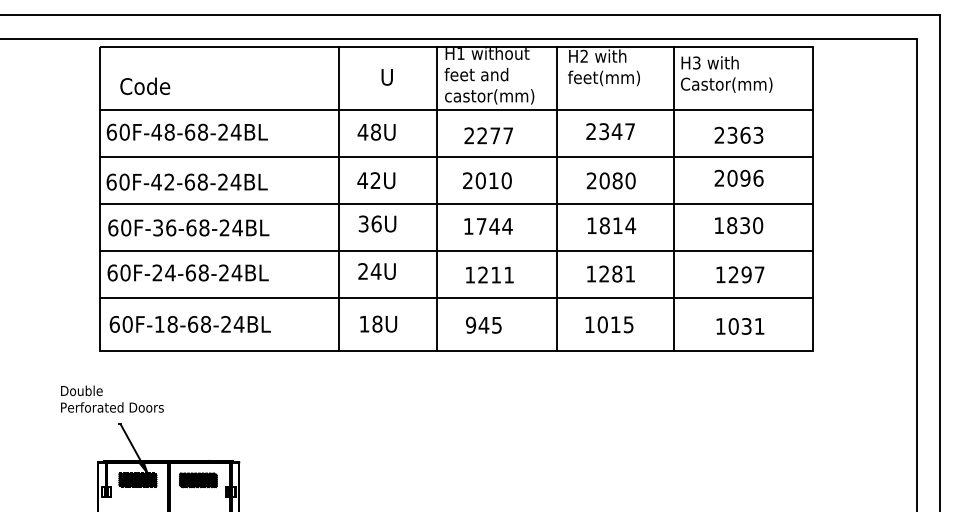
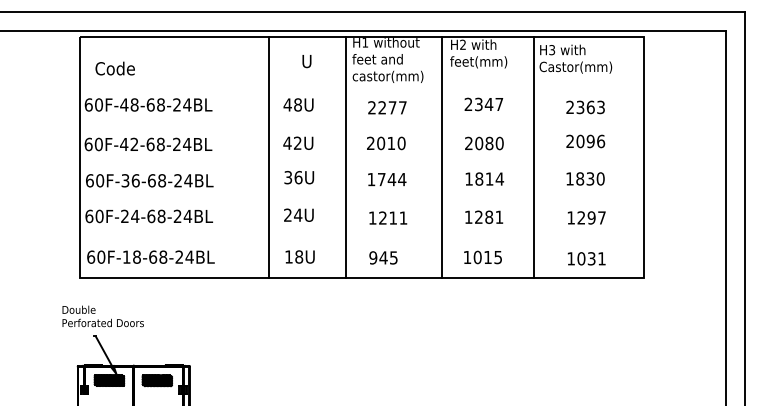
line: (456, 110) -> (361, 87), removed
line: (456, 156) -> (361, 124), removed
line: (456, 203) -> (361, 161), removed
line: (456, 251) -> (361, 199), removed
line: (456, 298) -> (361, 236), removed
text: (111, 399) -> (102, 316), moved

